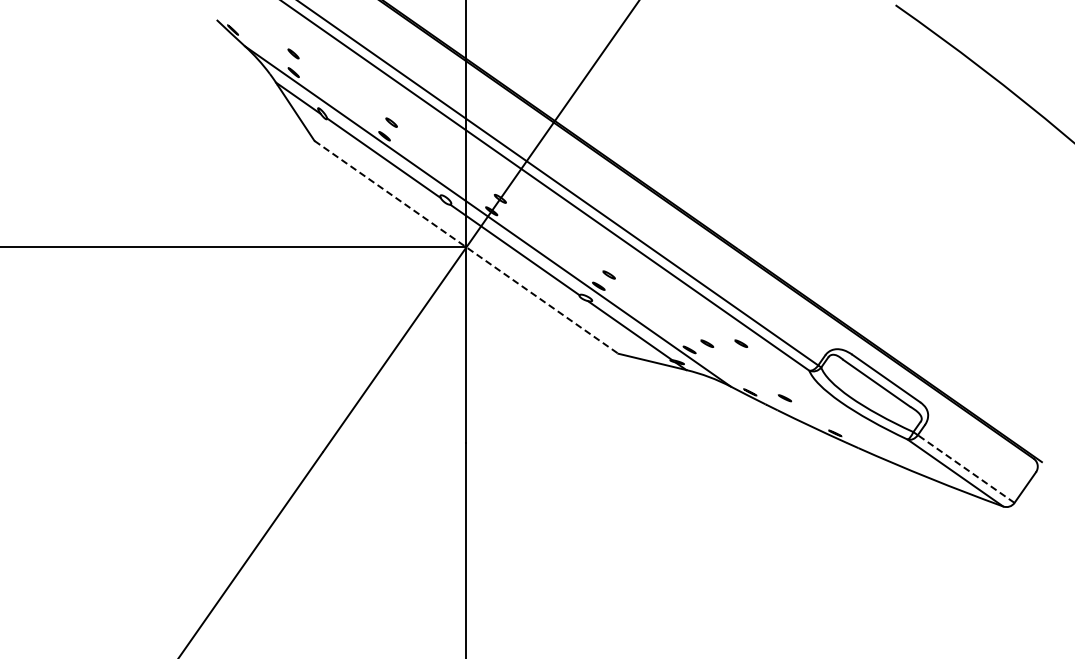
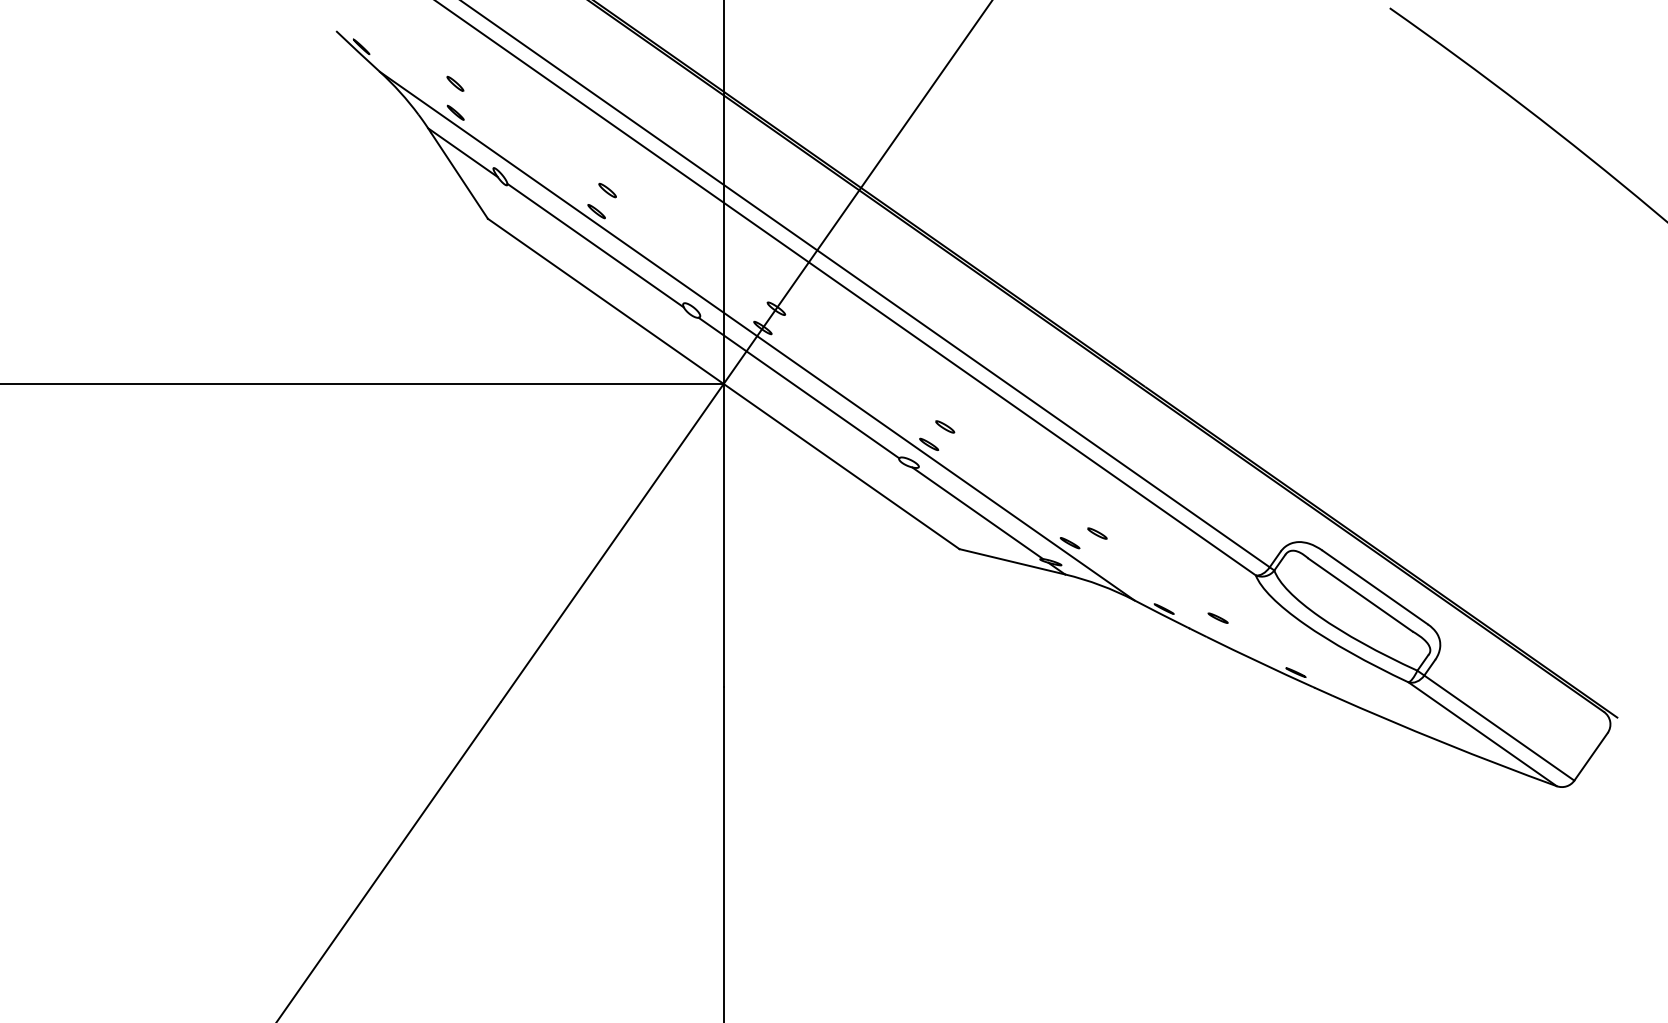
line: (466, 247) -> (723, 384), dashed -> solid
part: (741, 343) -> (1150, 533), removed
line: (965, 468) -> (1498, 727), dashed -> solid

